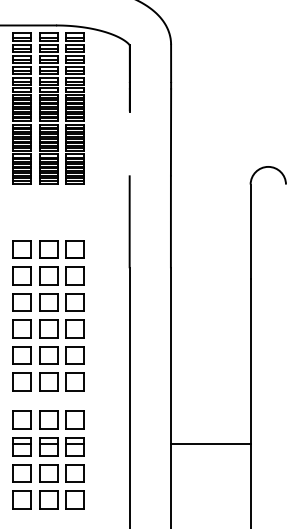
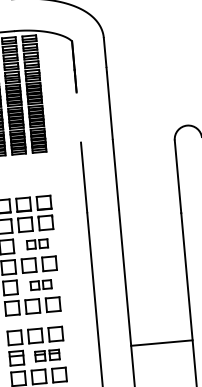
part: (61, 302) -> (37, 244), size x0.6
part: (61, 355) -> (40, 285), size x0.6
part: (61, 446) -> (47, 355), size x0.7

